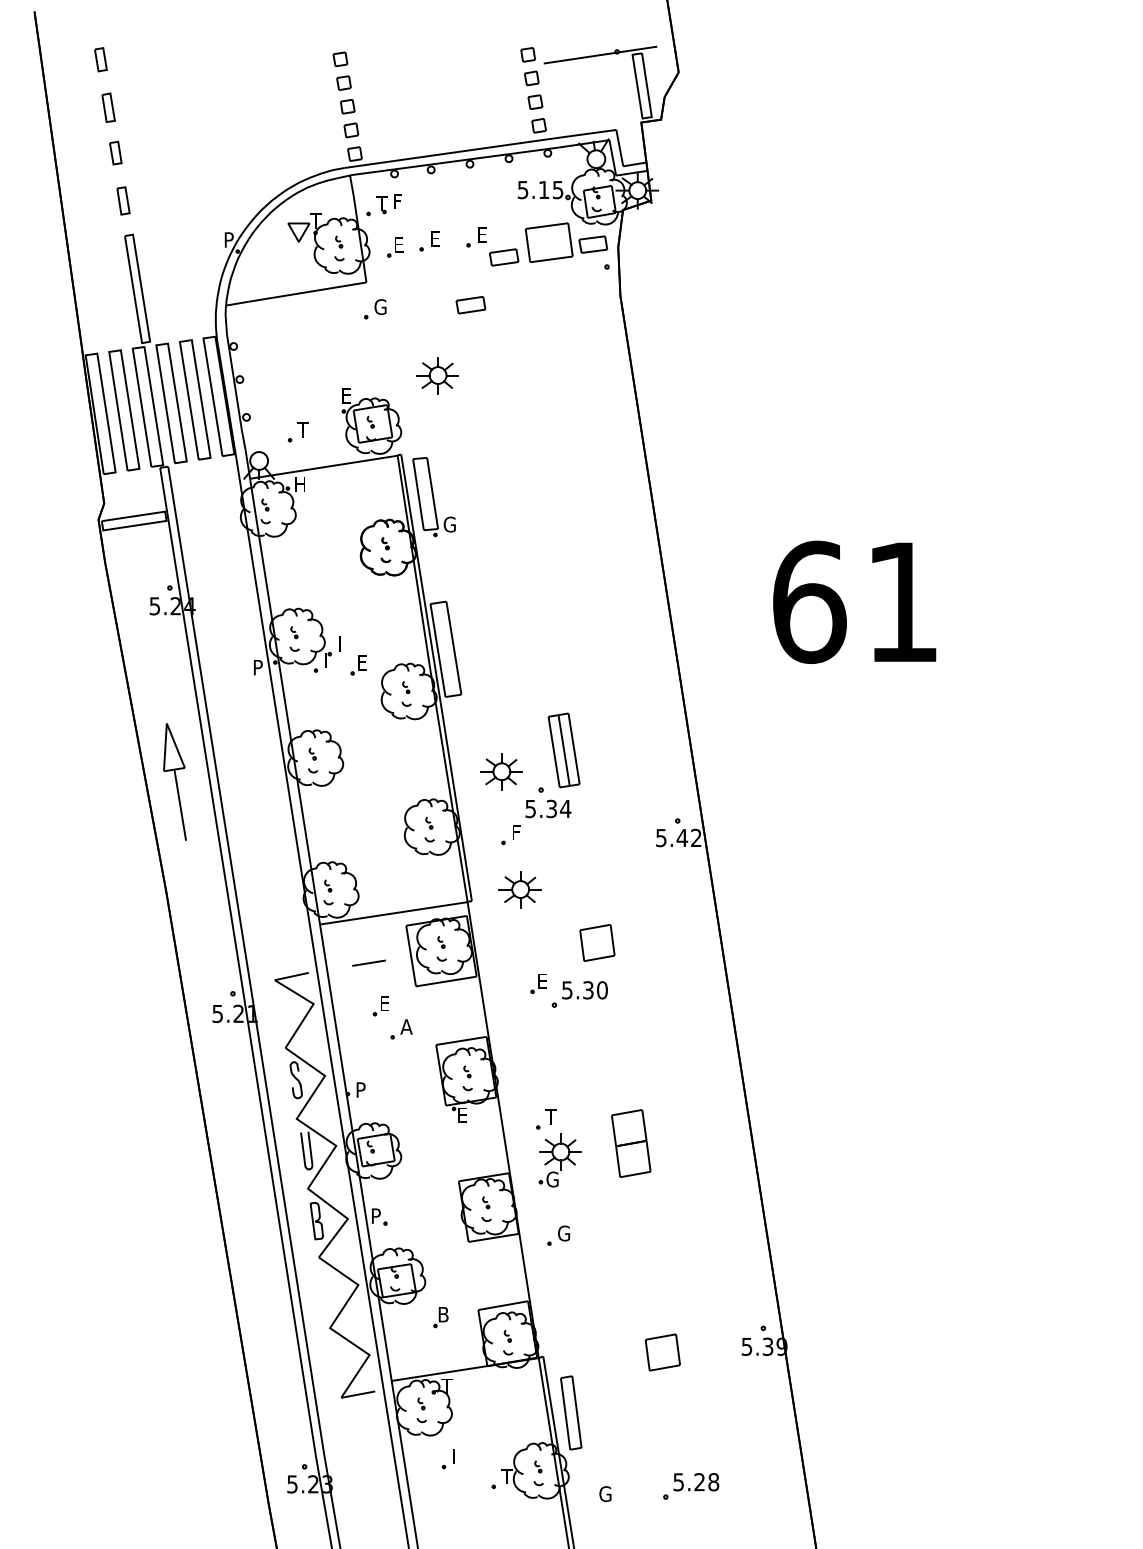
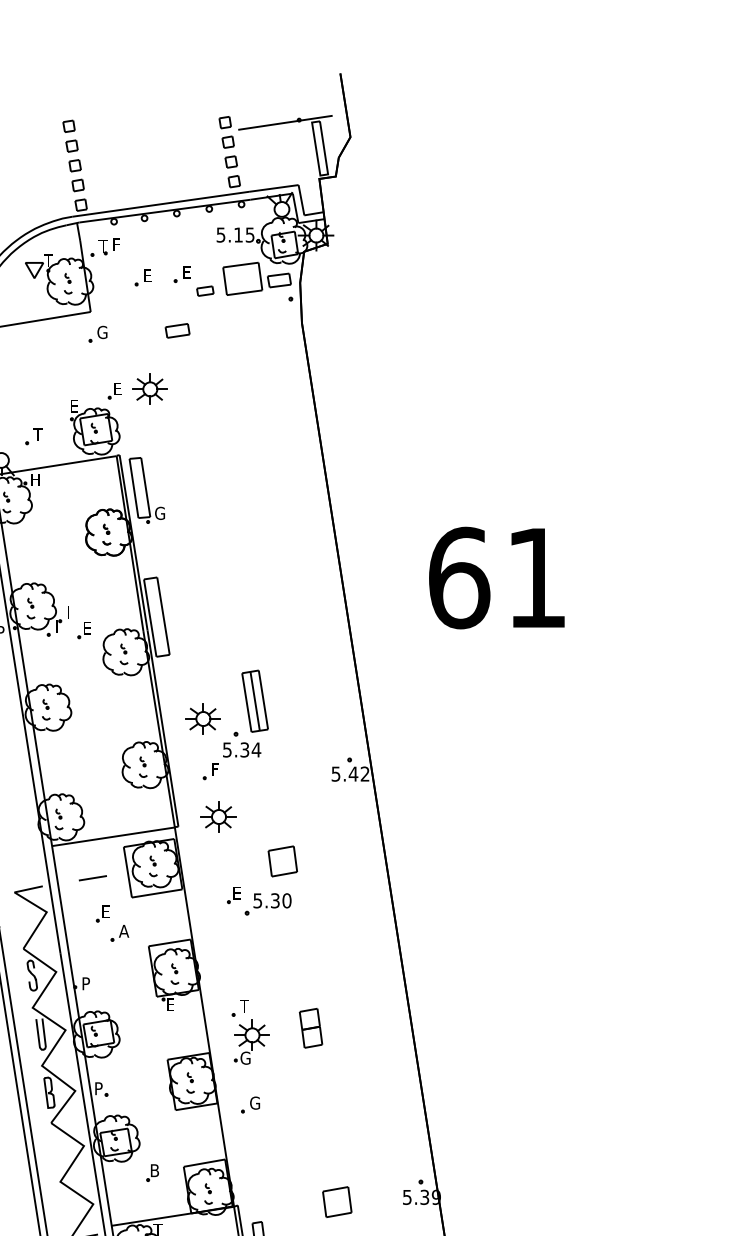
part: (395, 247) -> (114, 391), moved
part: (504, 257) -> (205, 291), size x0.7
part: (631, 1143) -> (311, 1028), size x0.7

